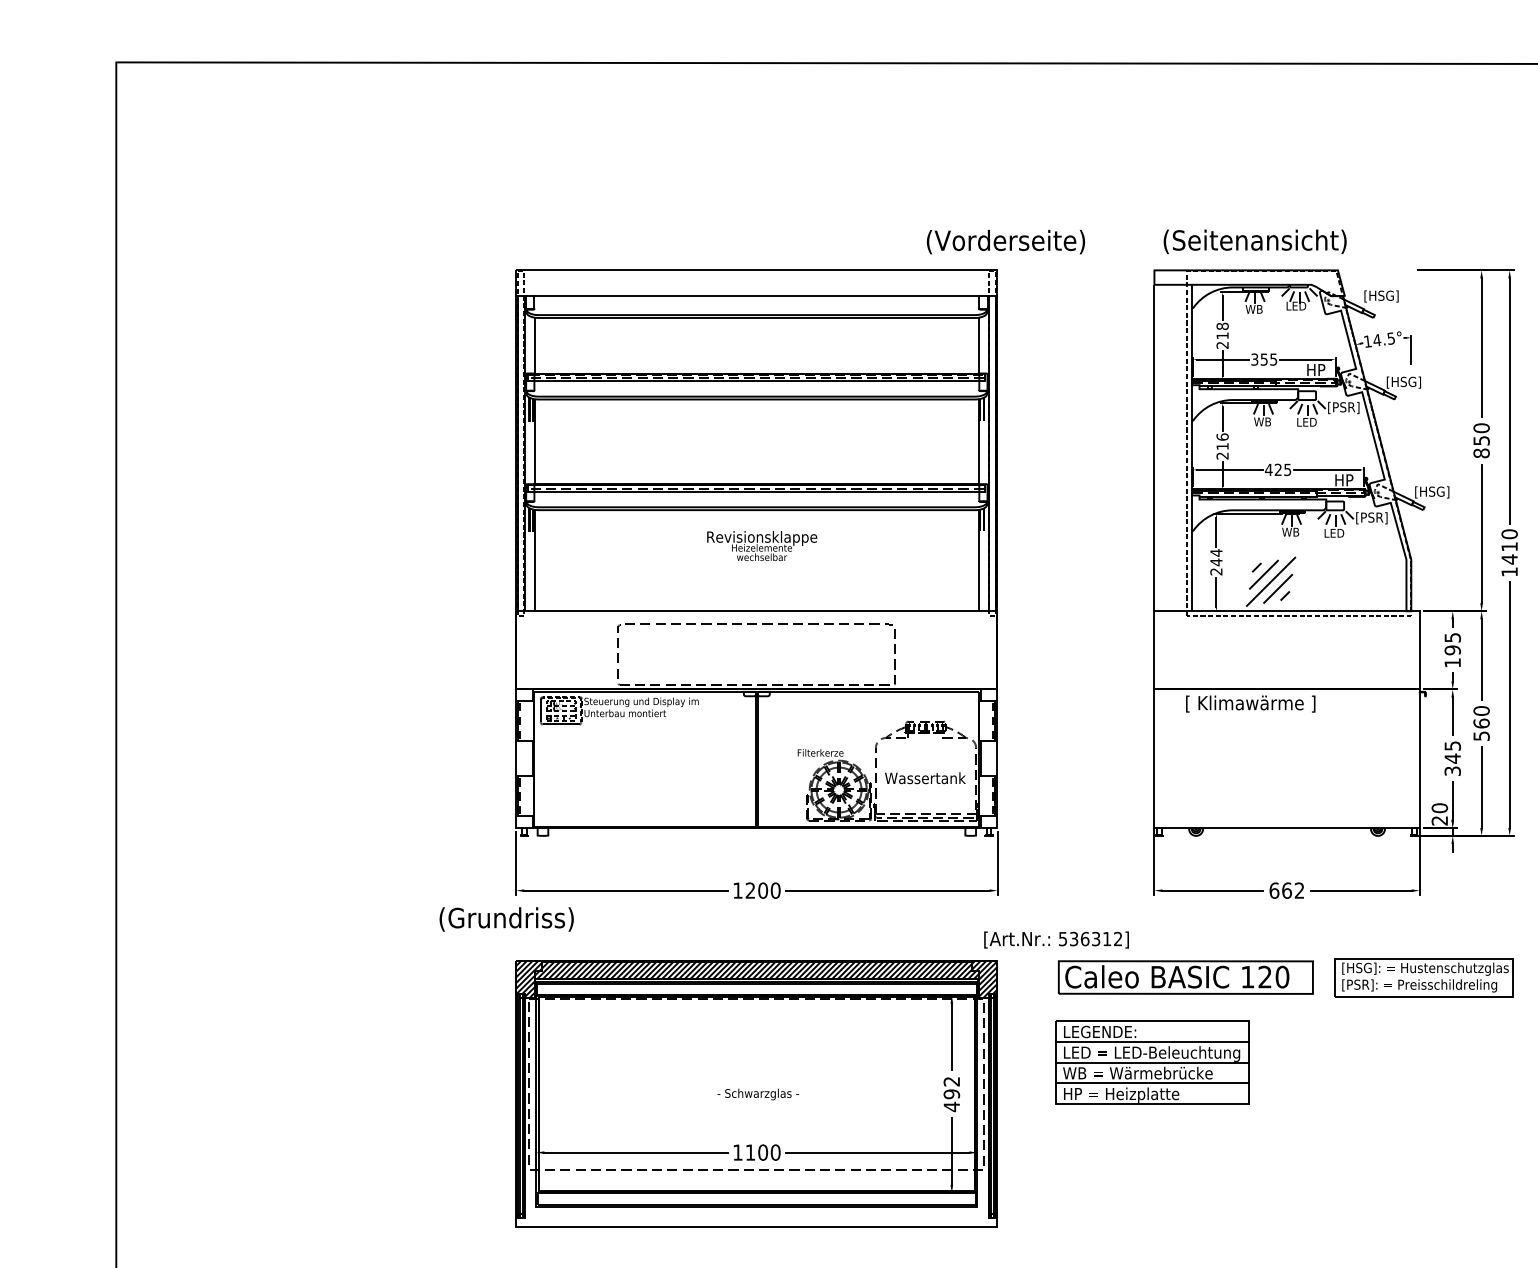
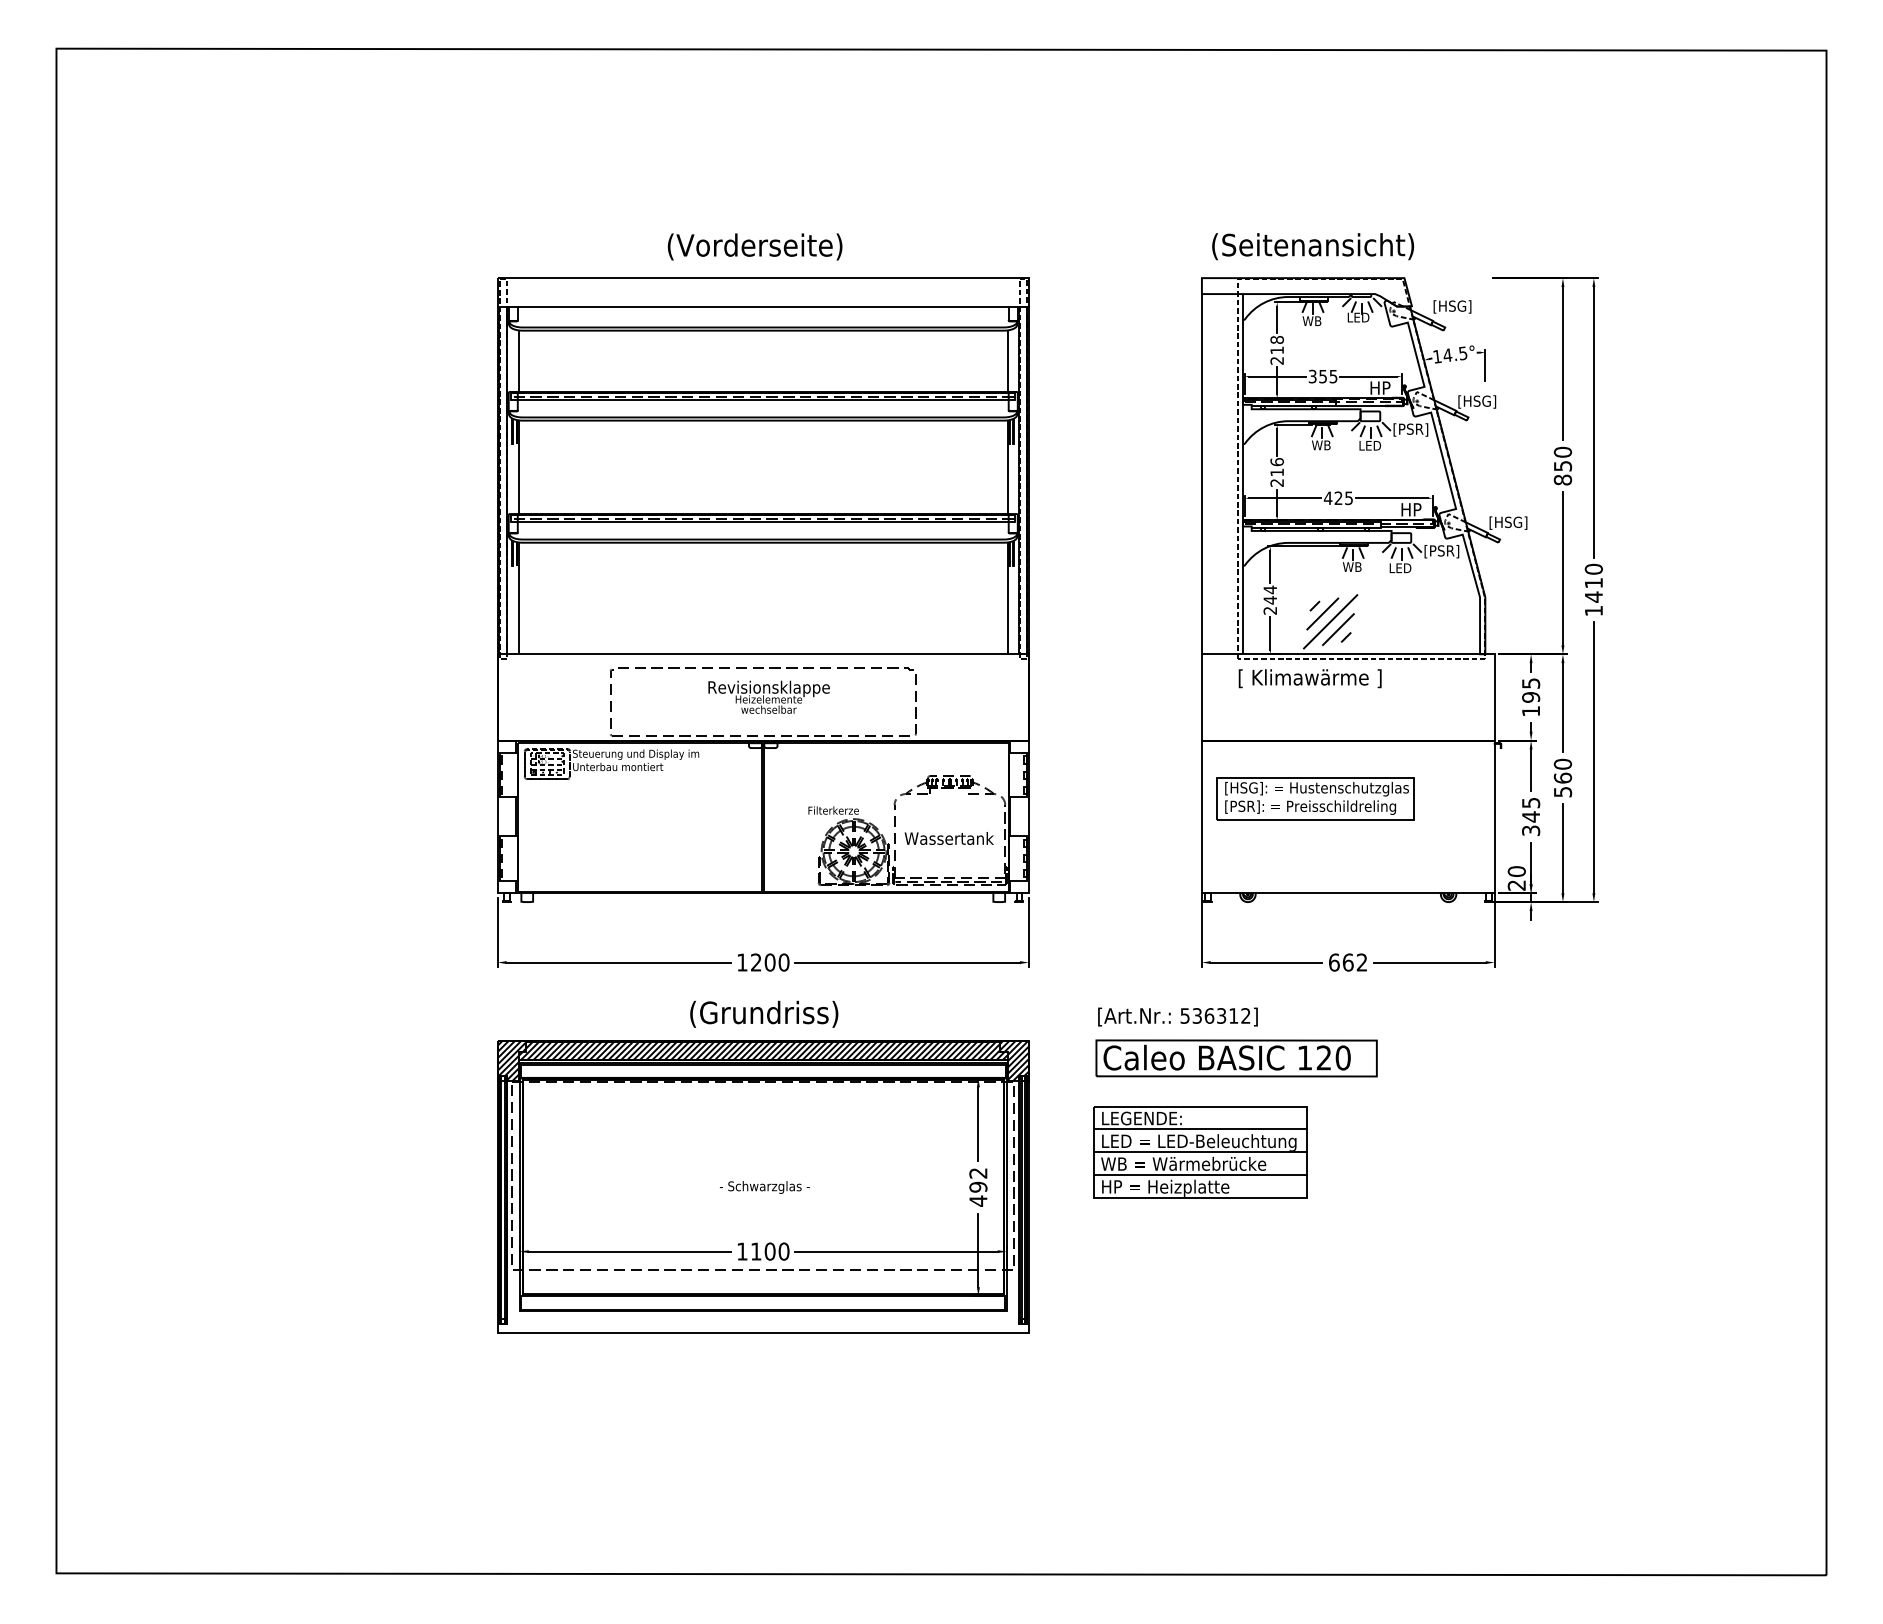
text: (1005, 241) -> (754, 246), moved
text: (761, 545) -> (768, 696), moved
text: (1250, 703) -> (1309, 678), moved
text: (506, 918) -> (764, 1013), moved
text: (1056, 939) -> (1177, 1016), moved
part: (1424, 977) -> (1315, 798), moved

